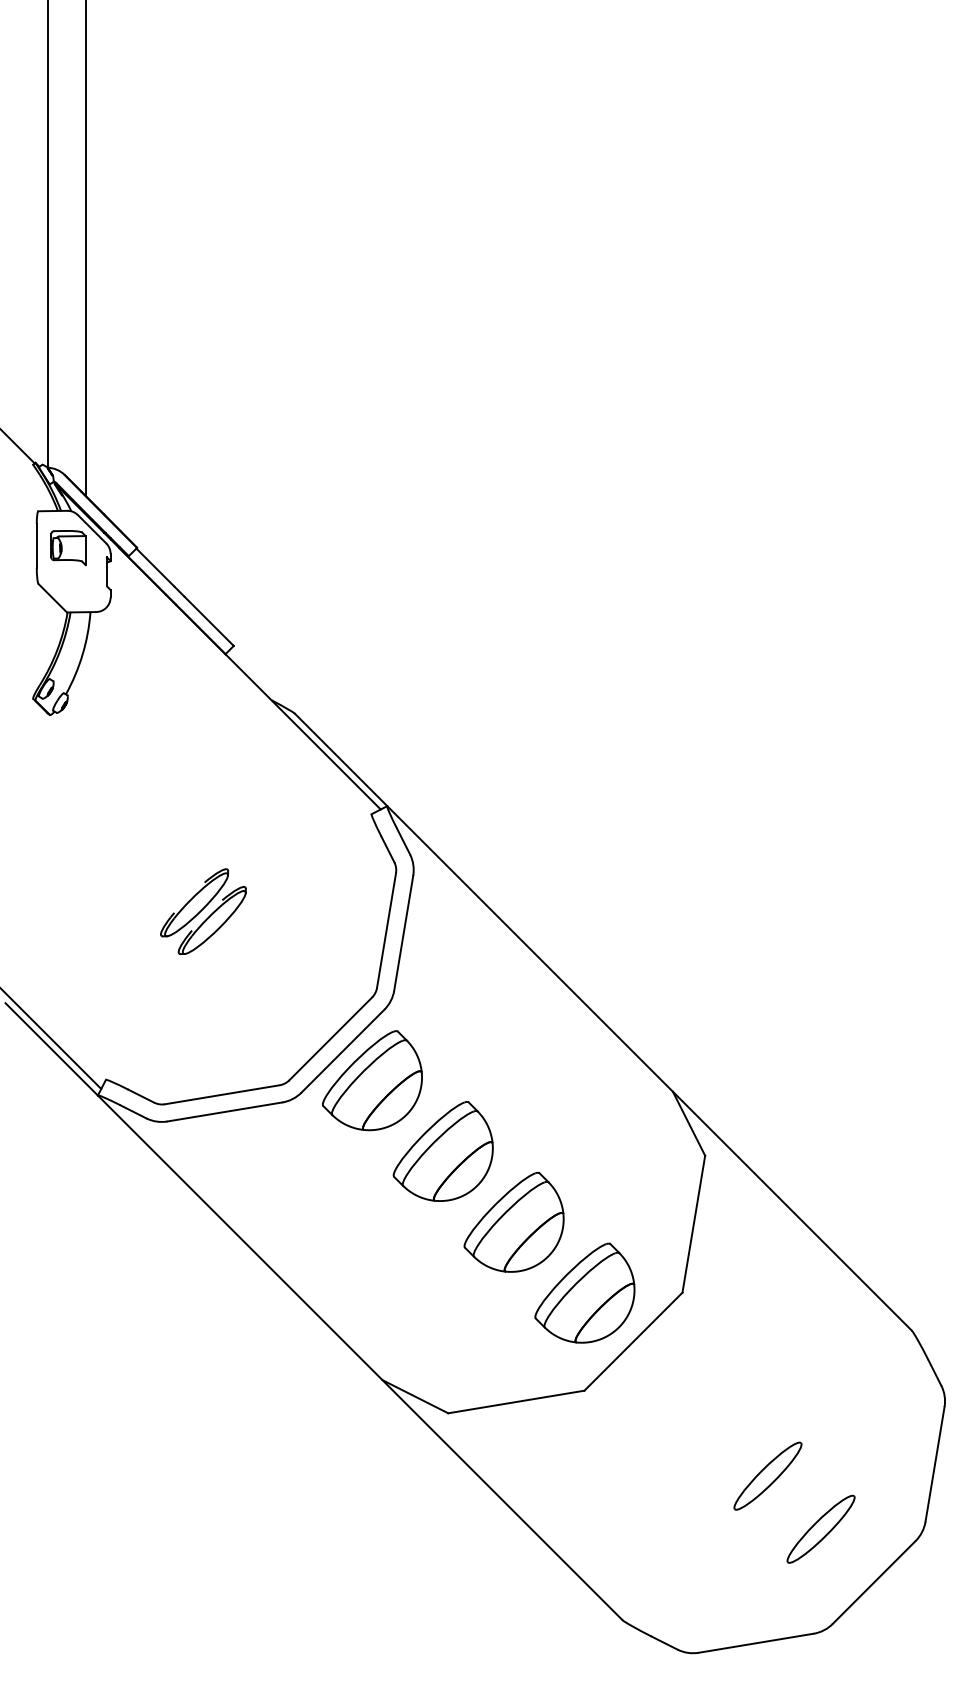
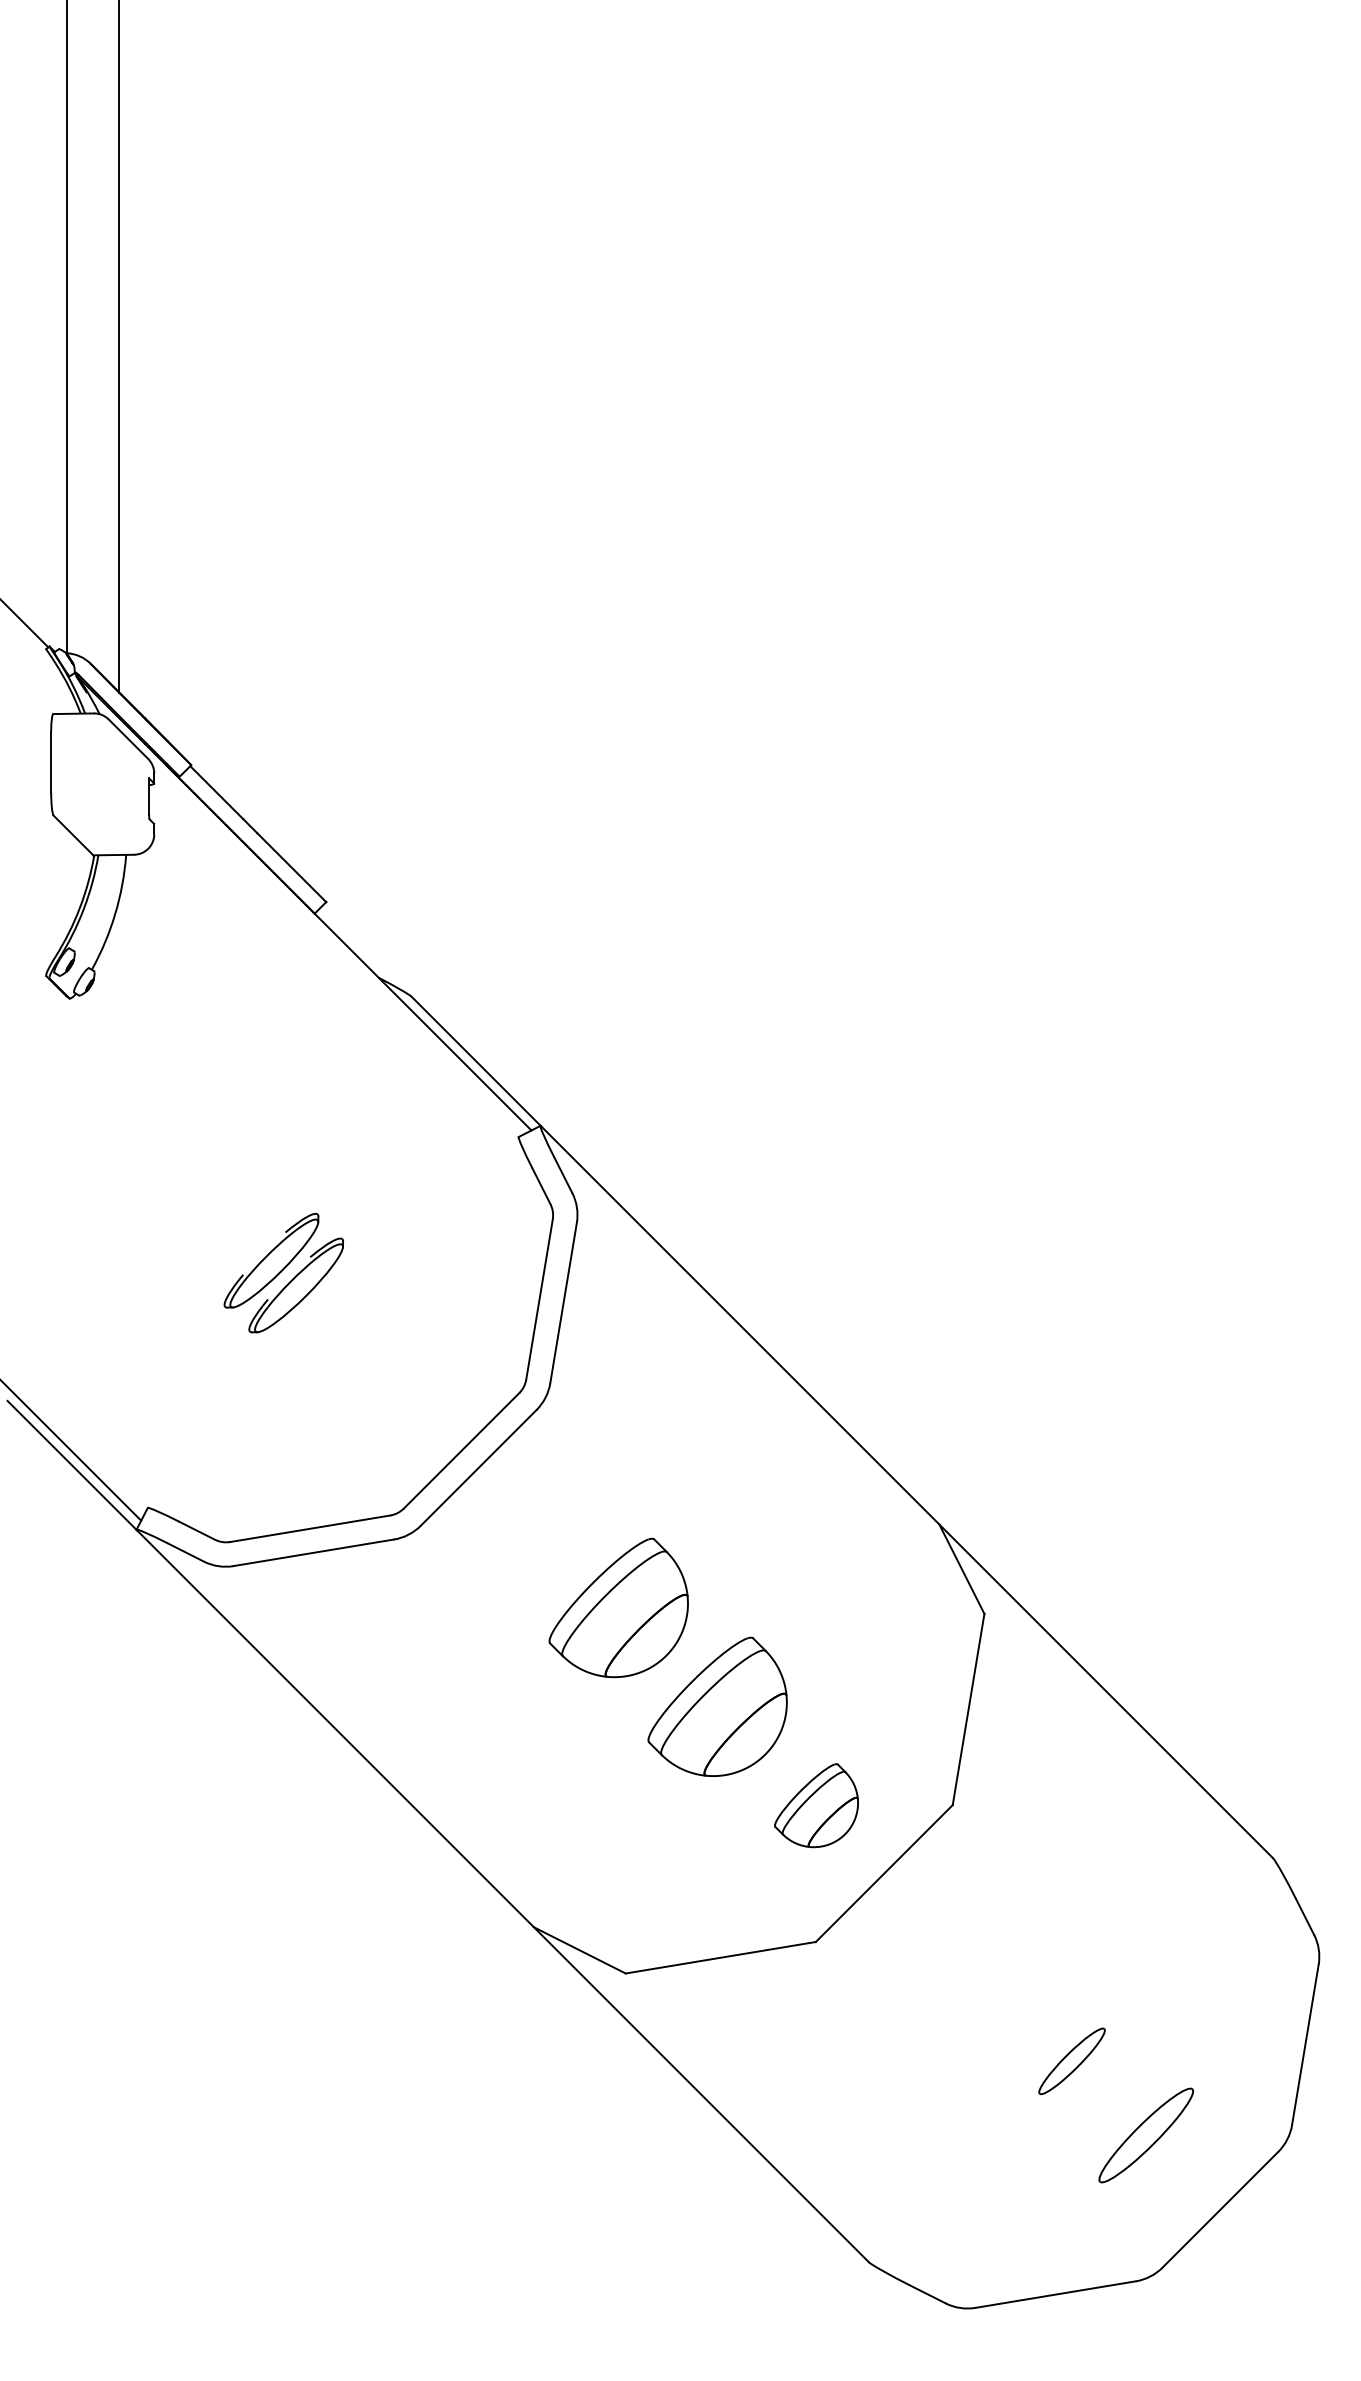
part: (68, 548) -> (95, 765), removed
part: (372, 1080) -> (519, 1509), removed
part: (584, 1292) -> (816, 1805), size x0.6
part: (767, 1476) -> (1071, 2061), size x0.7

